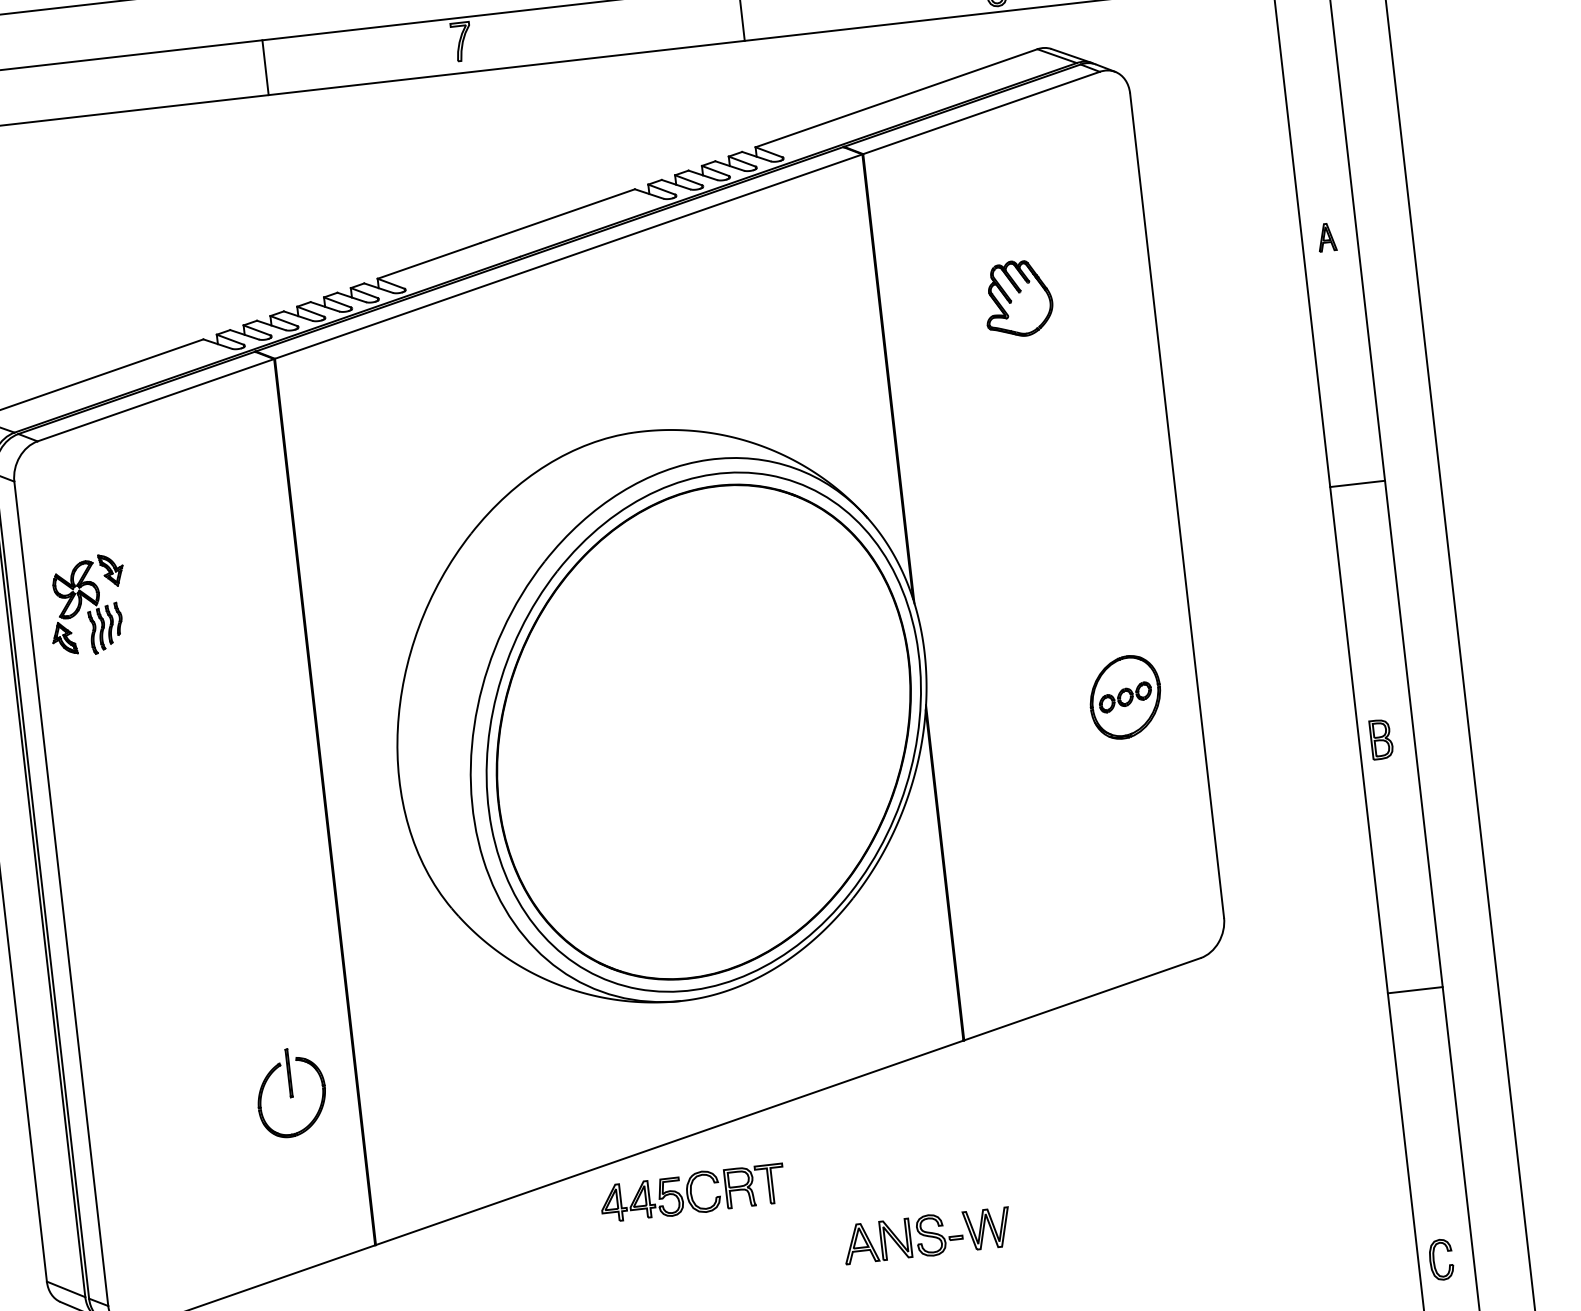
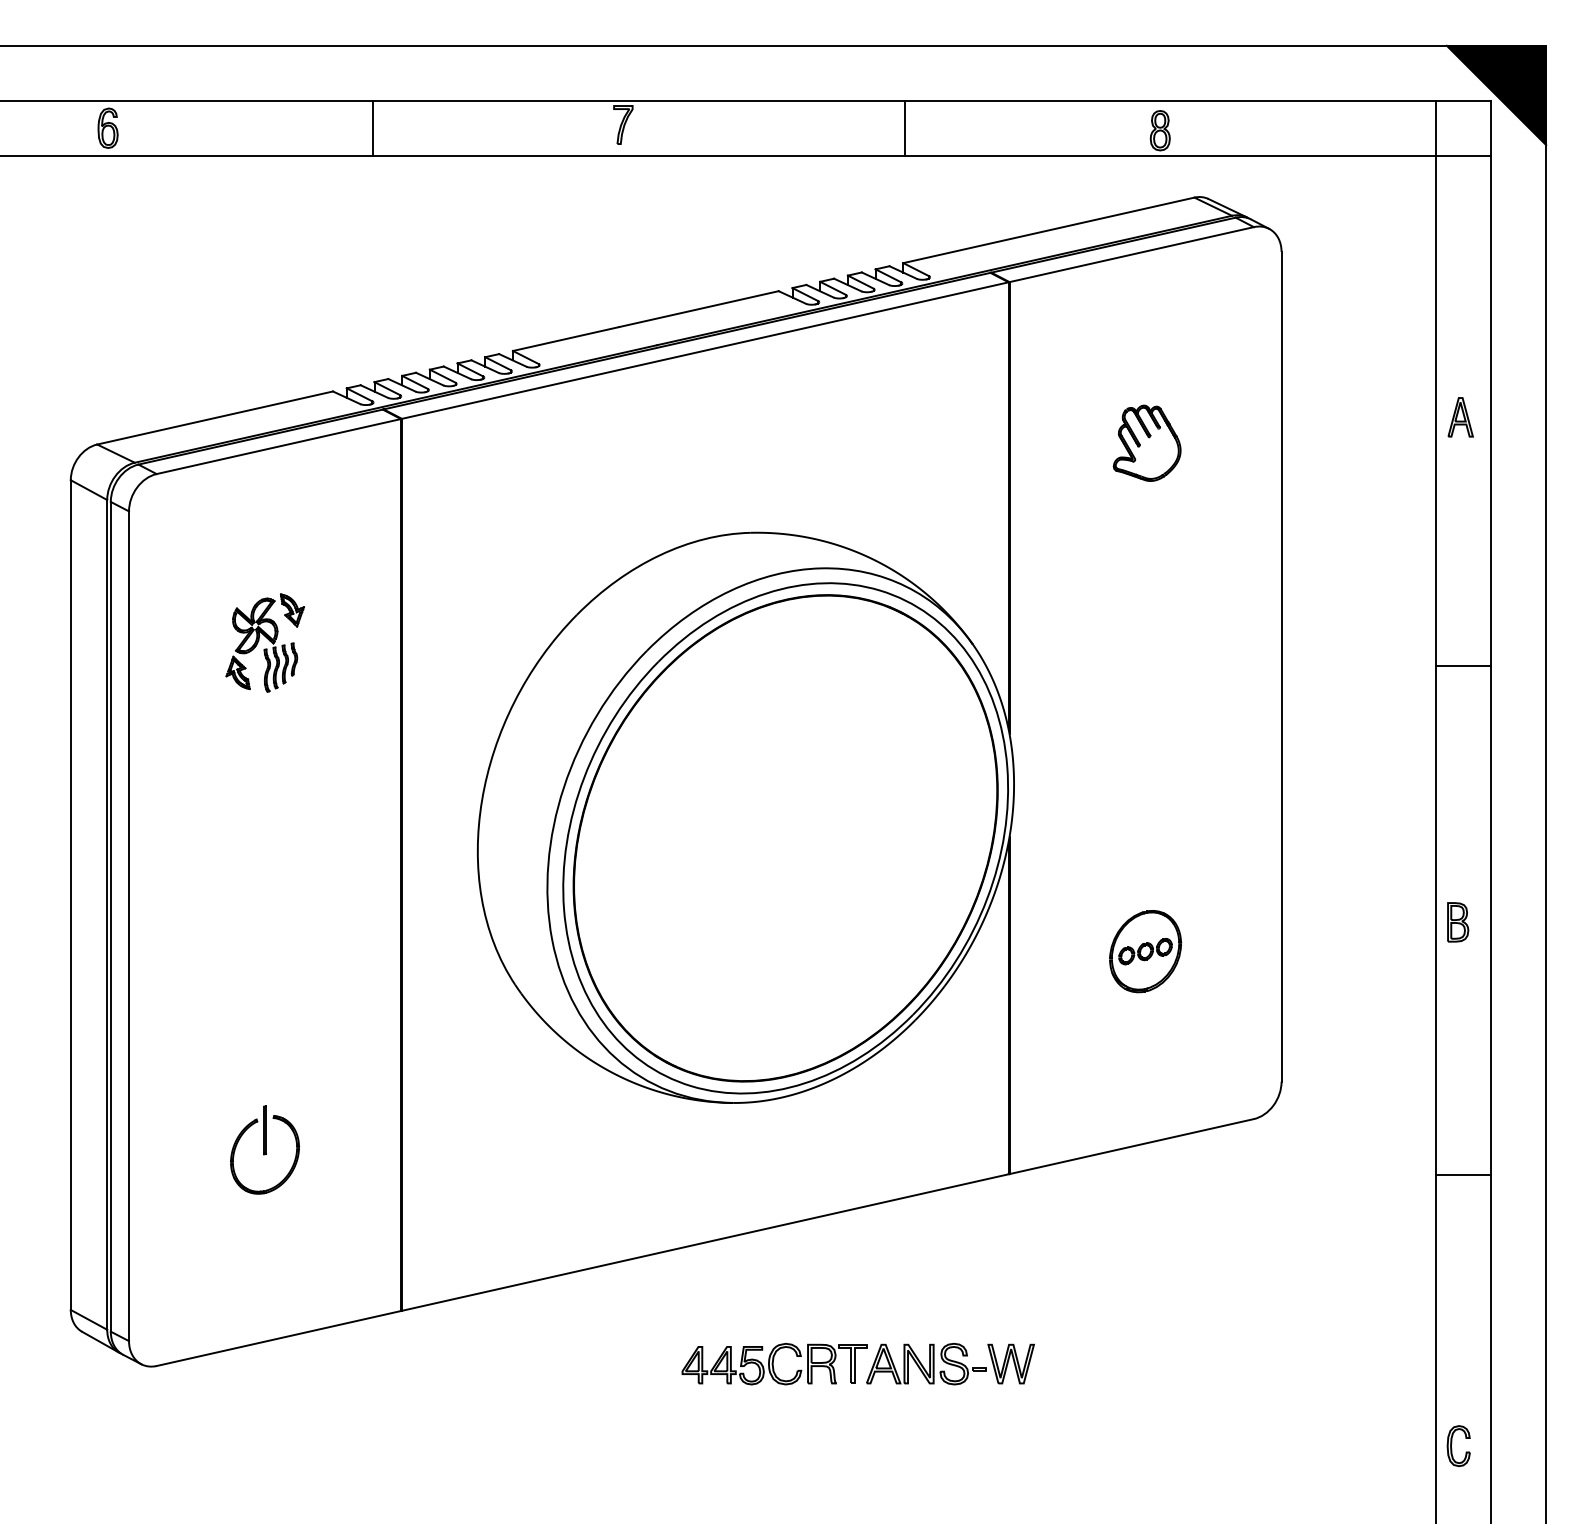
line: (265, 67) -> (373, 128), moved
part: (1326, 237) -> (1460, 417), size x1.43
part: (87, 605) -> (264, 642), moved
part: (1125, 697) -> (1145, 951), moved
part: (291, 1092) -> (265, 1149), moved
part: (692, 1193) -> (774, 1364), moved

